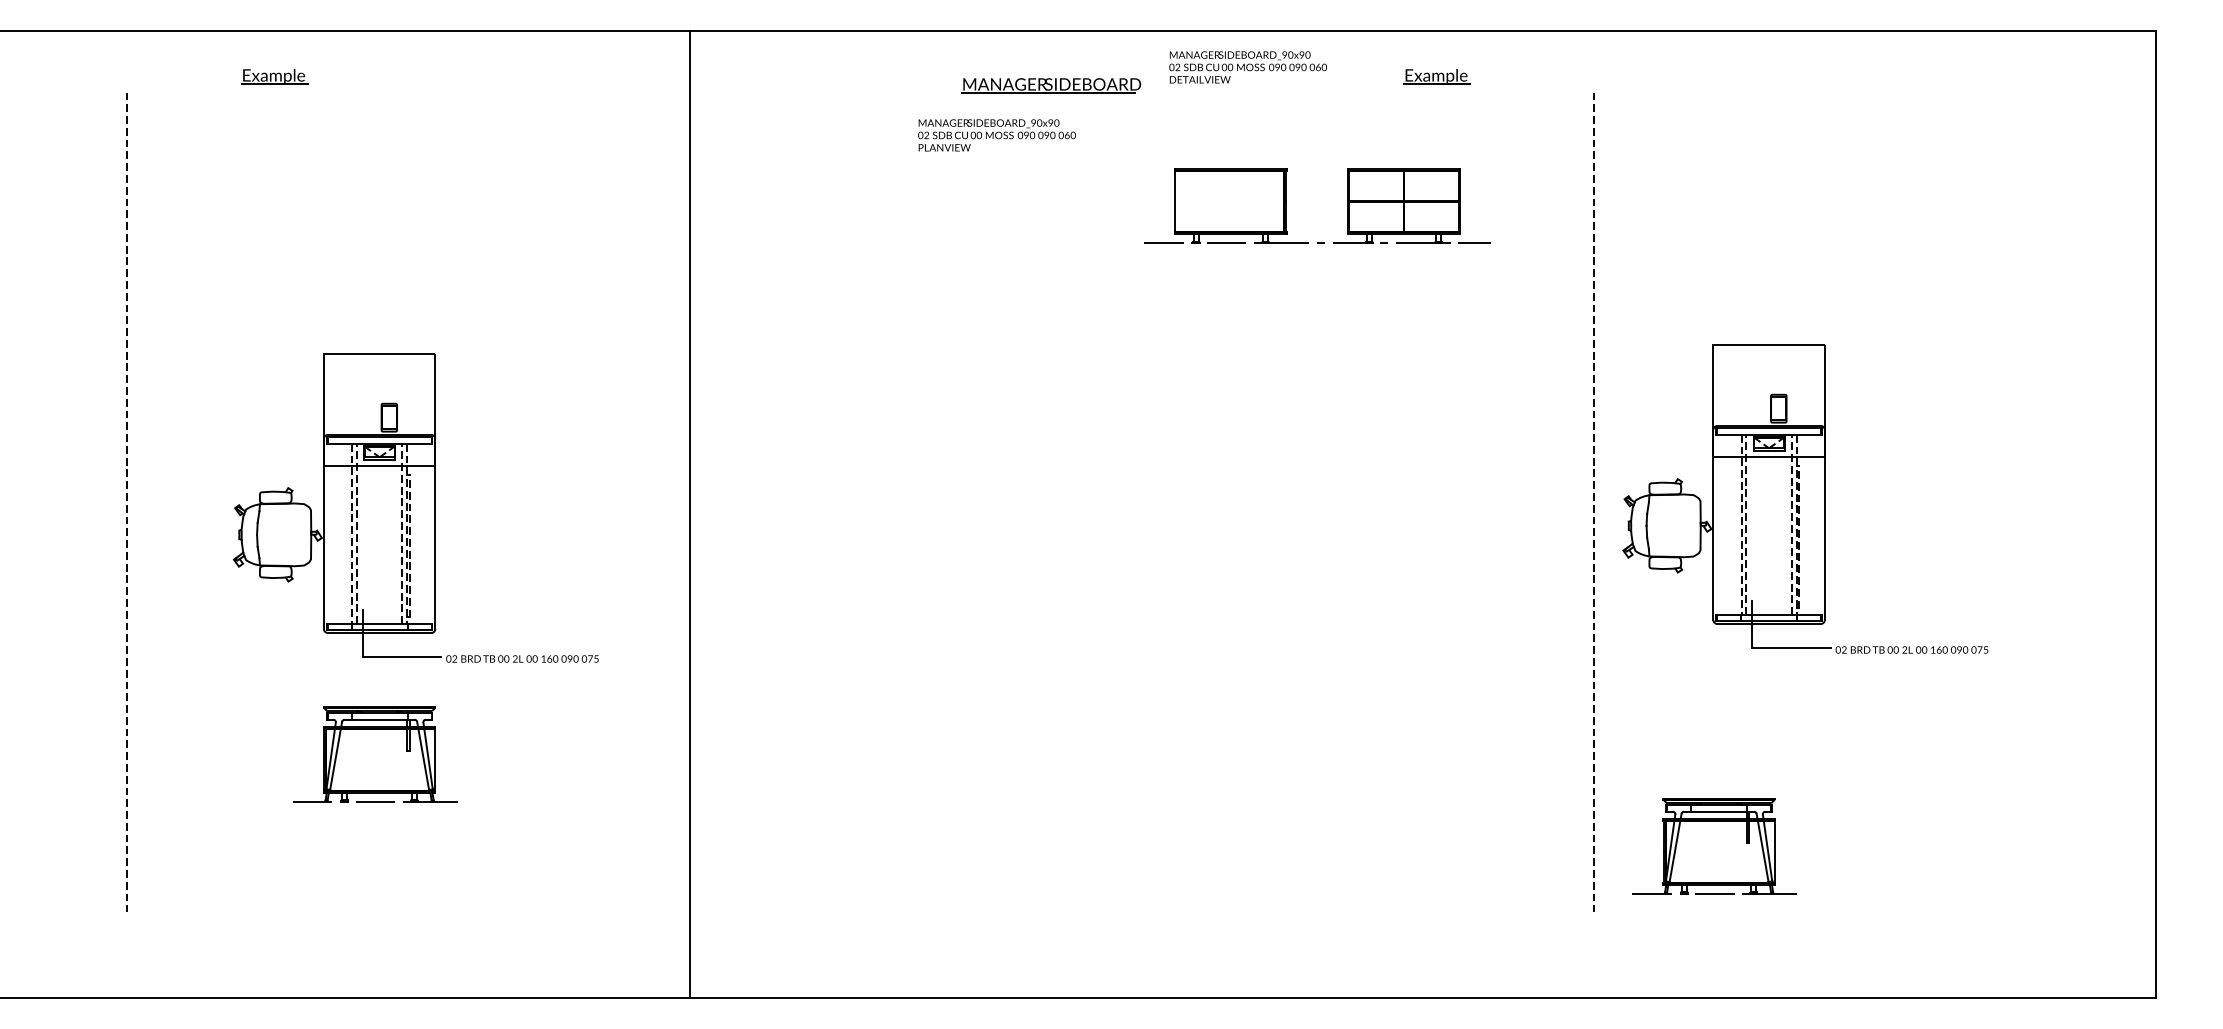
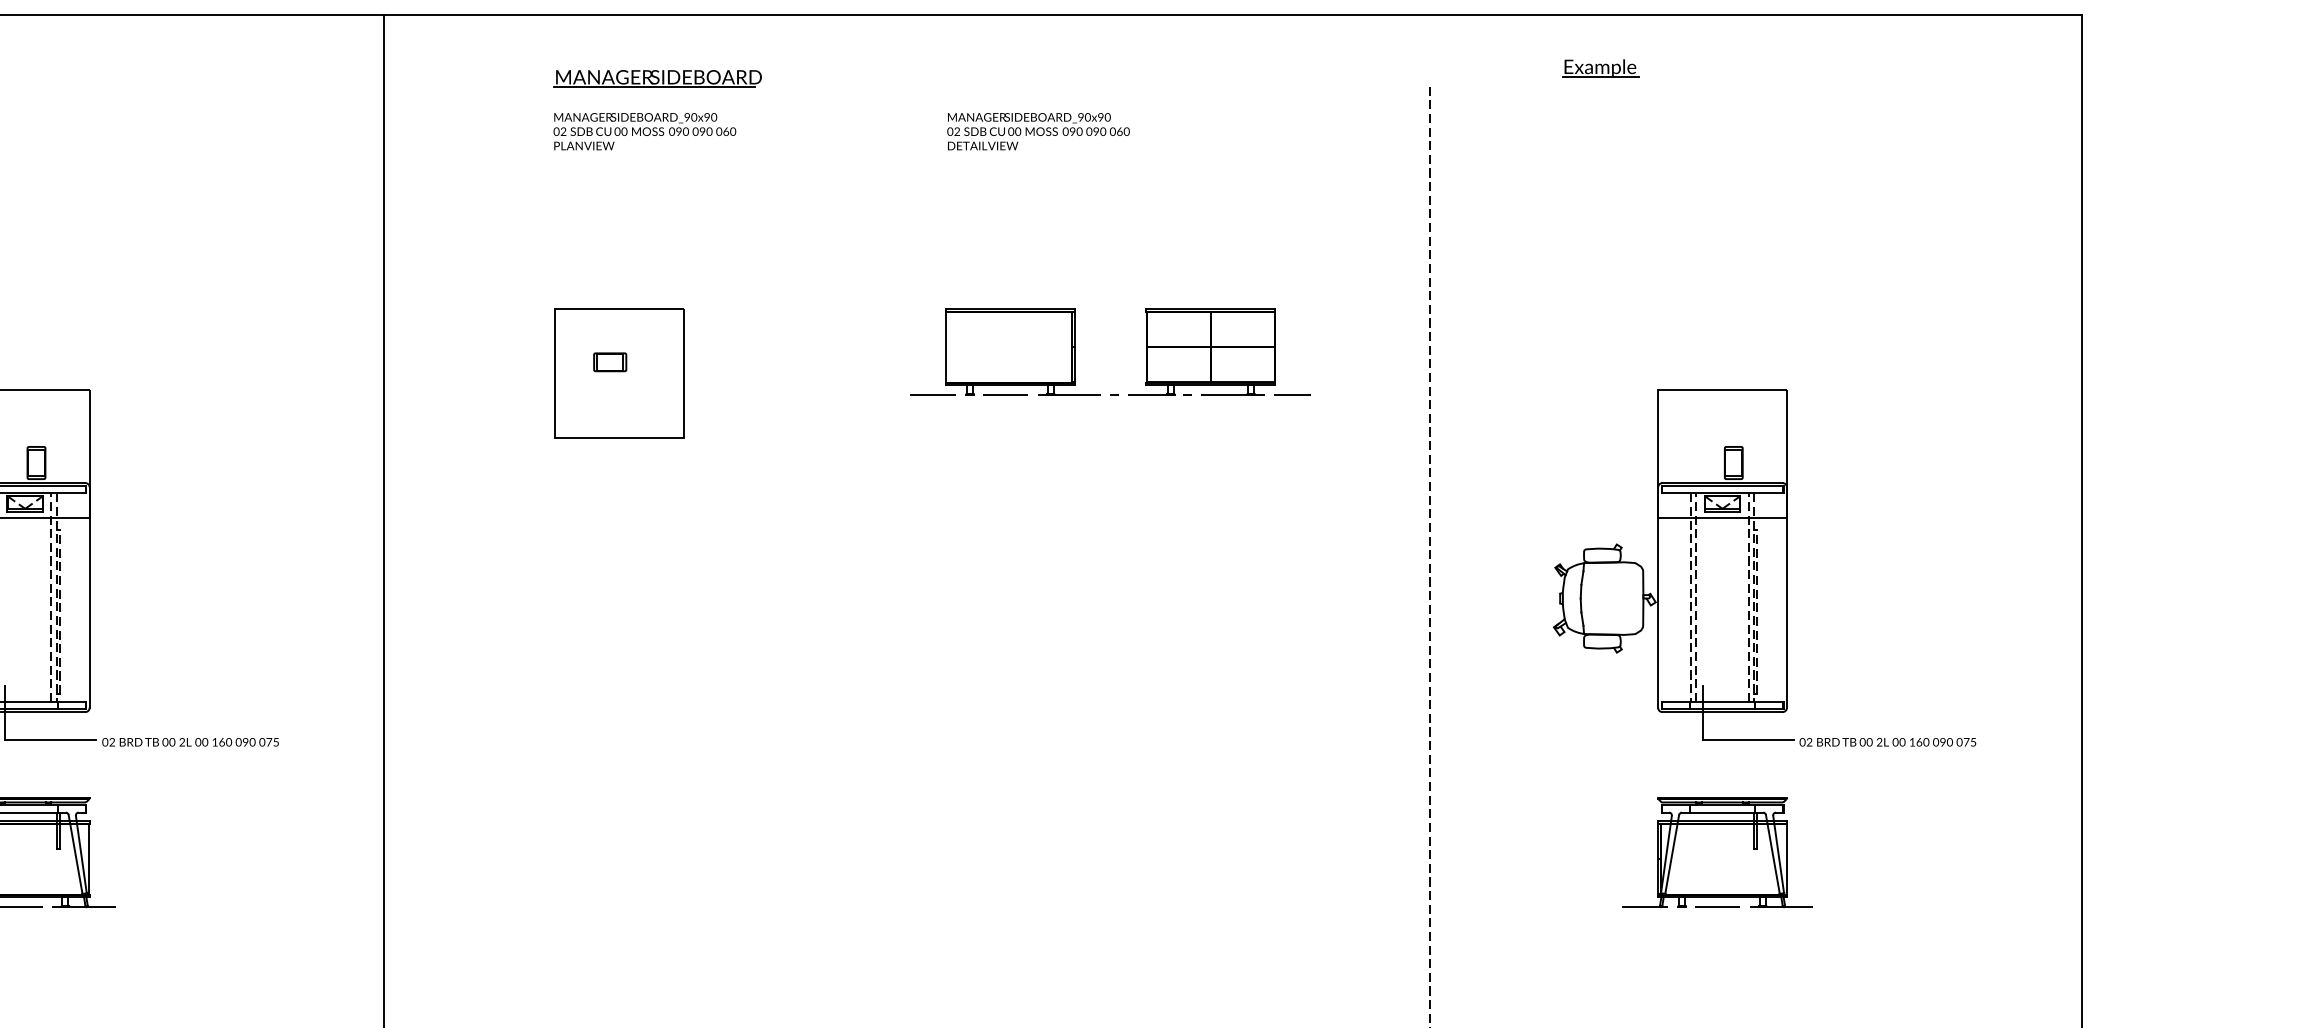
text: (1247, 67) -> (1037, 131), moved
part: (1436, 76) -> (1600, 68), moved
part: (1051, 85) -> (658, 78), moved
text: (996, 135) -> (644, 131), moved
part: (1347, 205) -> (1145, 351), moved
part: (892, 340) -> (618, 373), added
part: (1805, 498) -> (1764, 566), moved
part: (1714, 846) -> (1717, 852), moved

